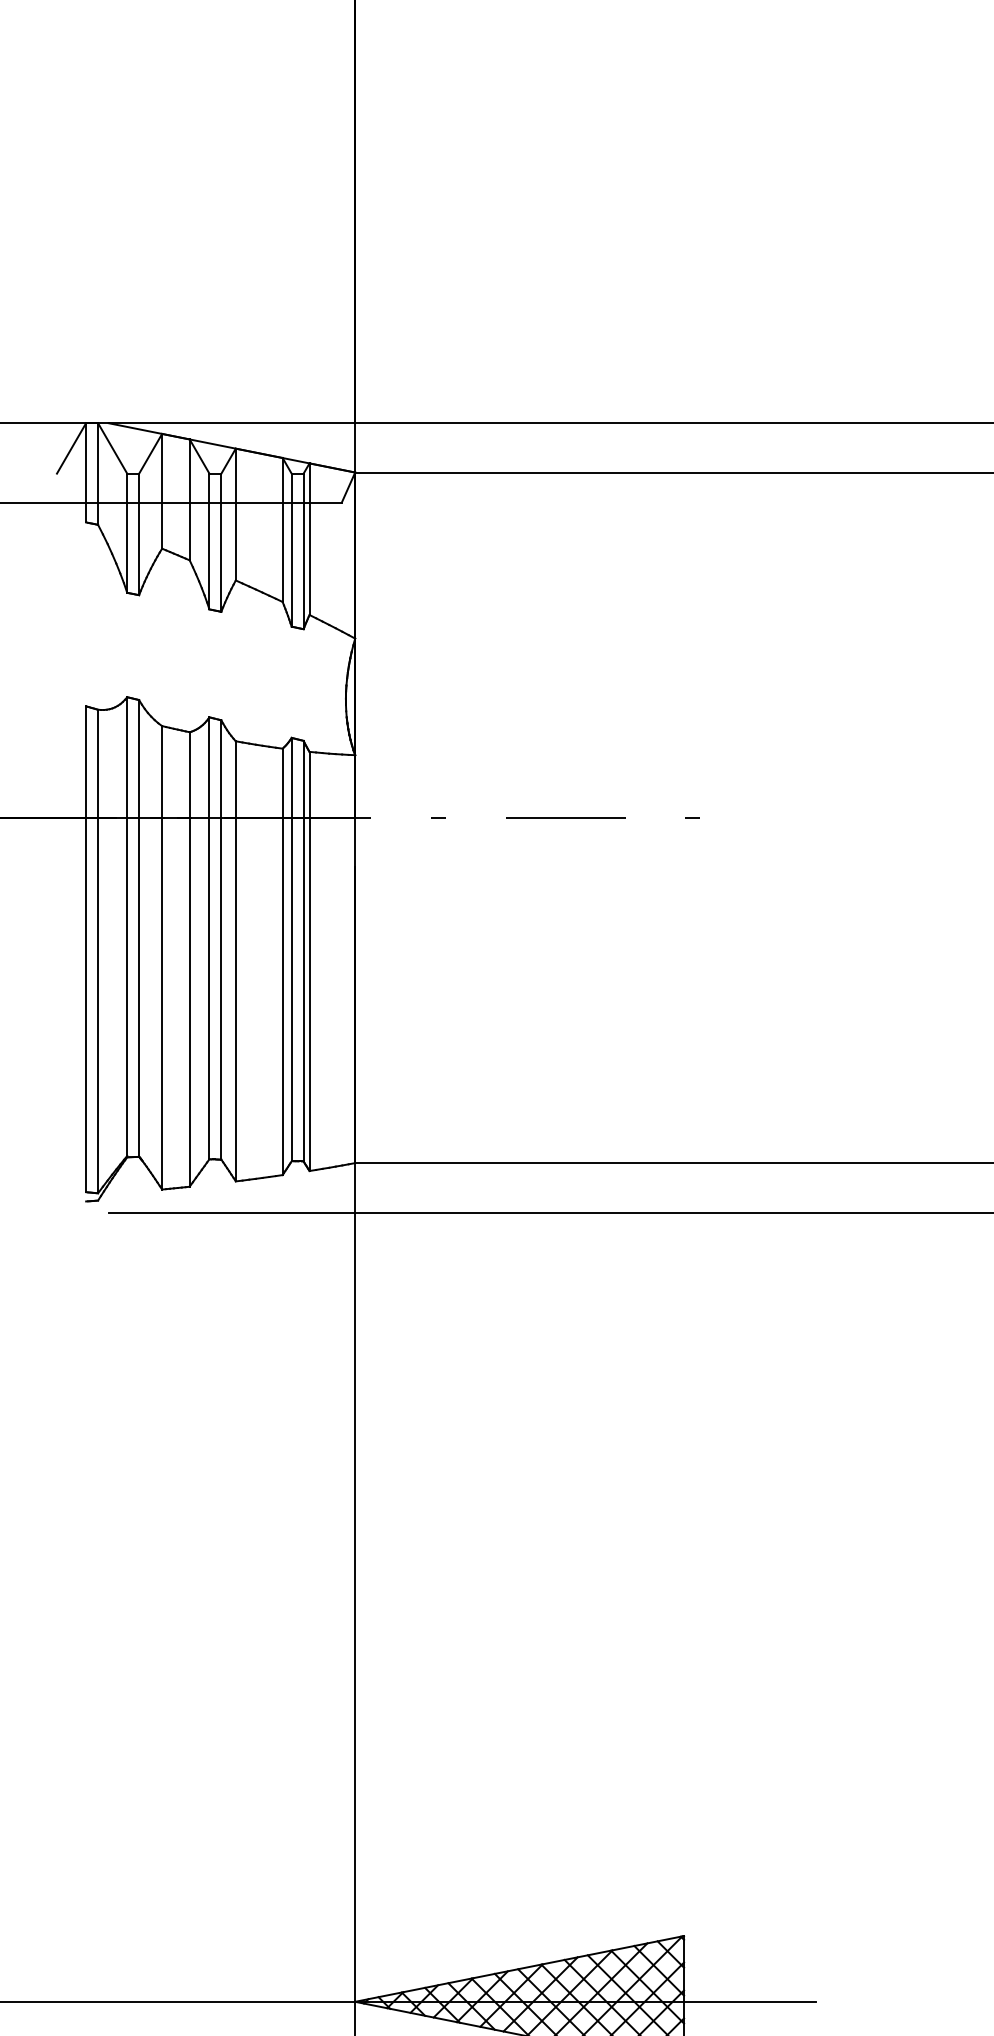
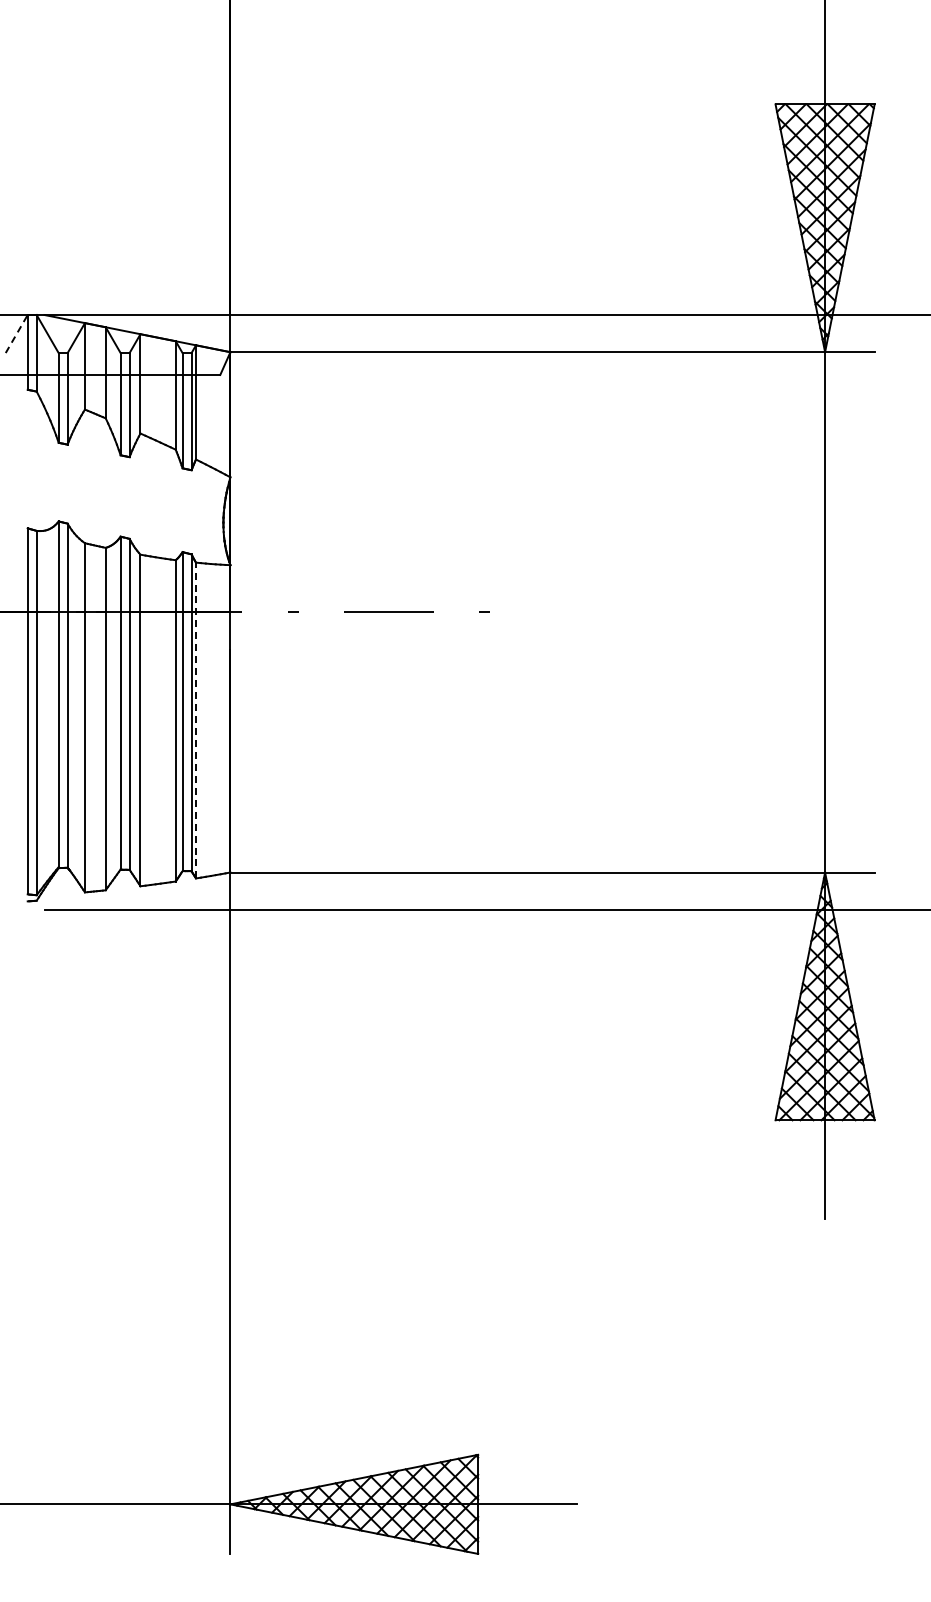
line: (71, 449) -> (16, 334), solid -> dashed
line: (310, 961) -> (196, 720), solid -> dashed

